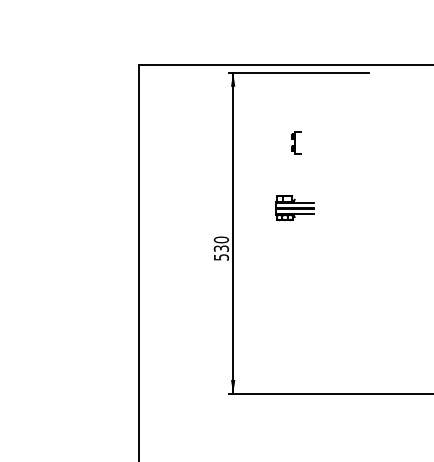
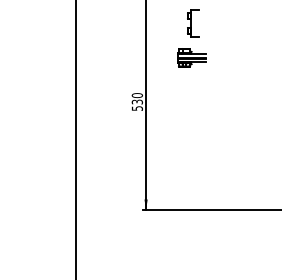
part: (296, 142) -> (193, 23), size x1.67
part: (294, 208) -> (191, 58), moved

